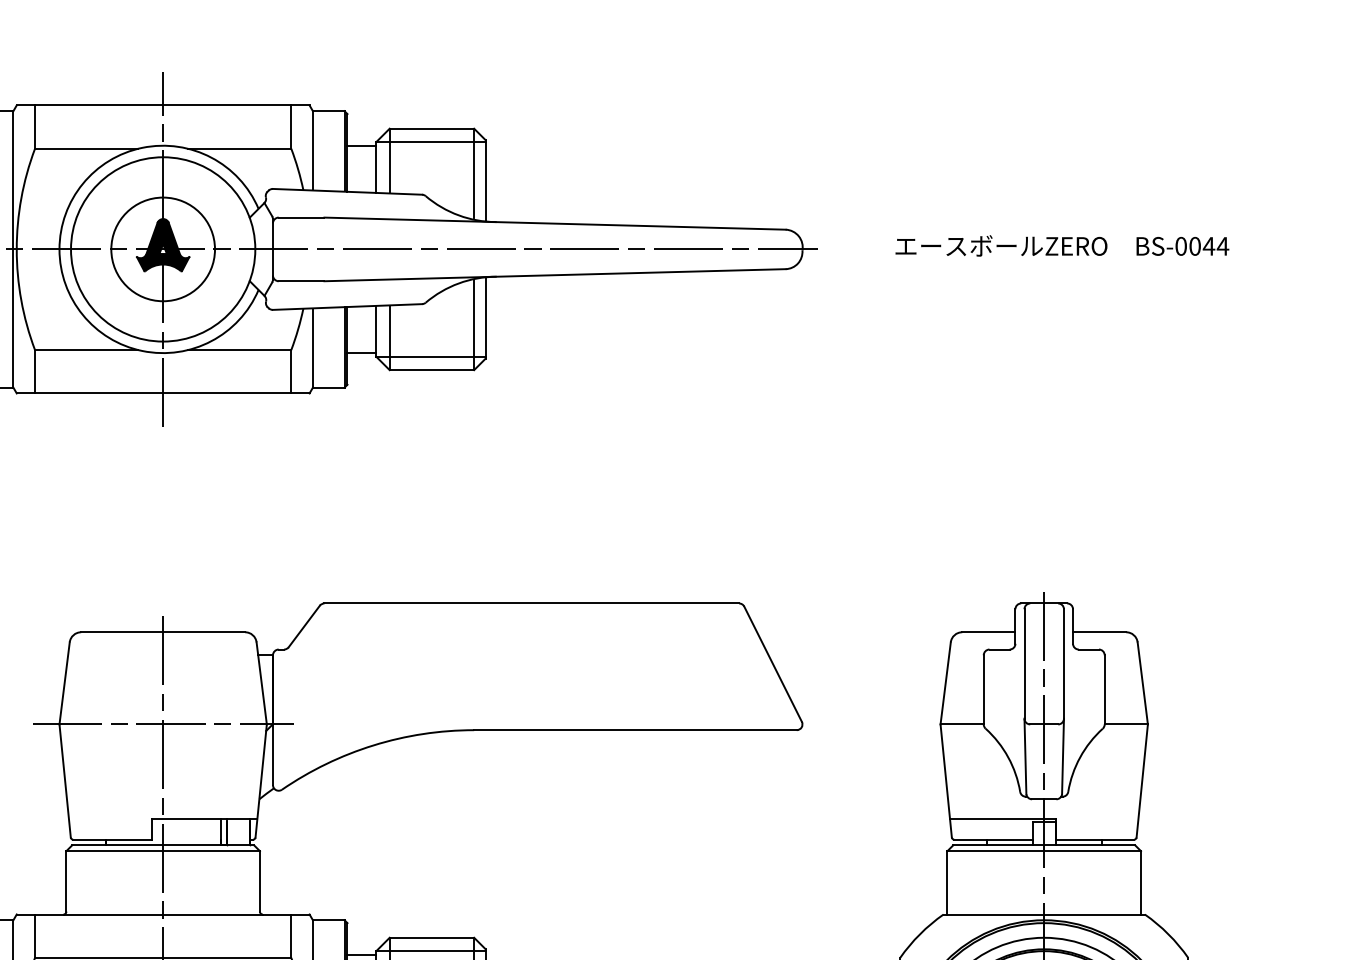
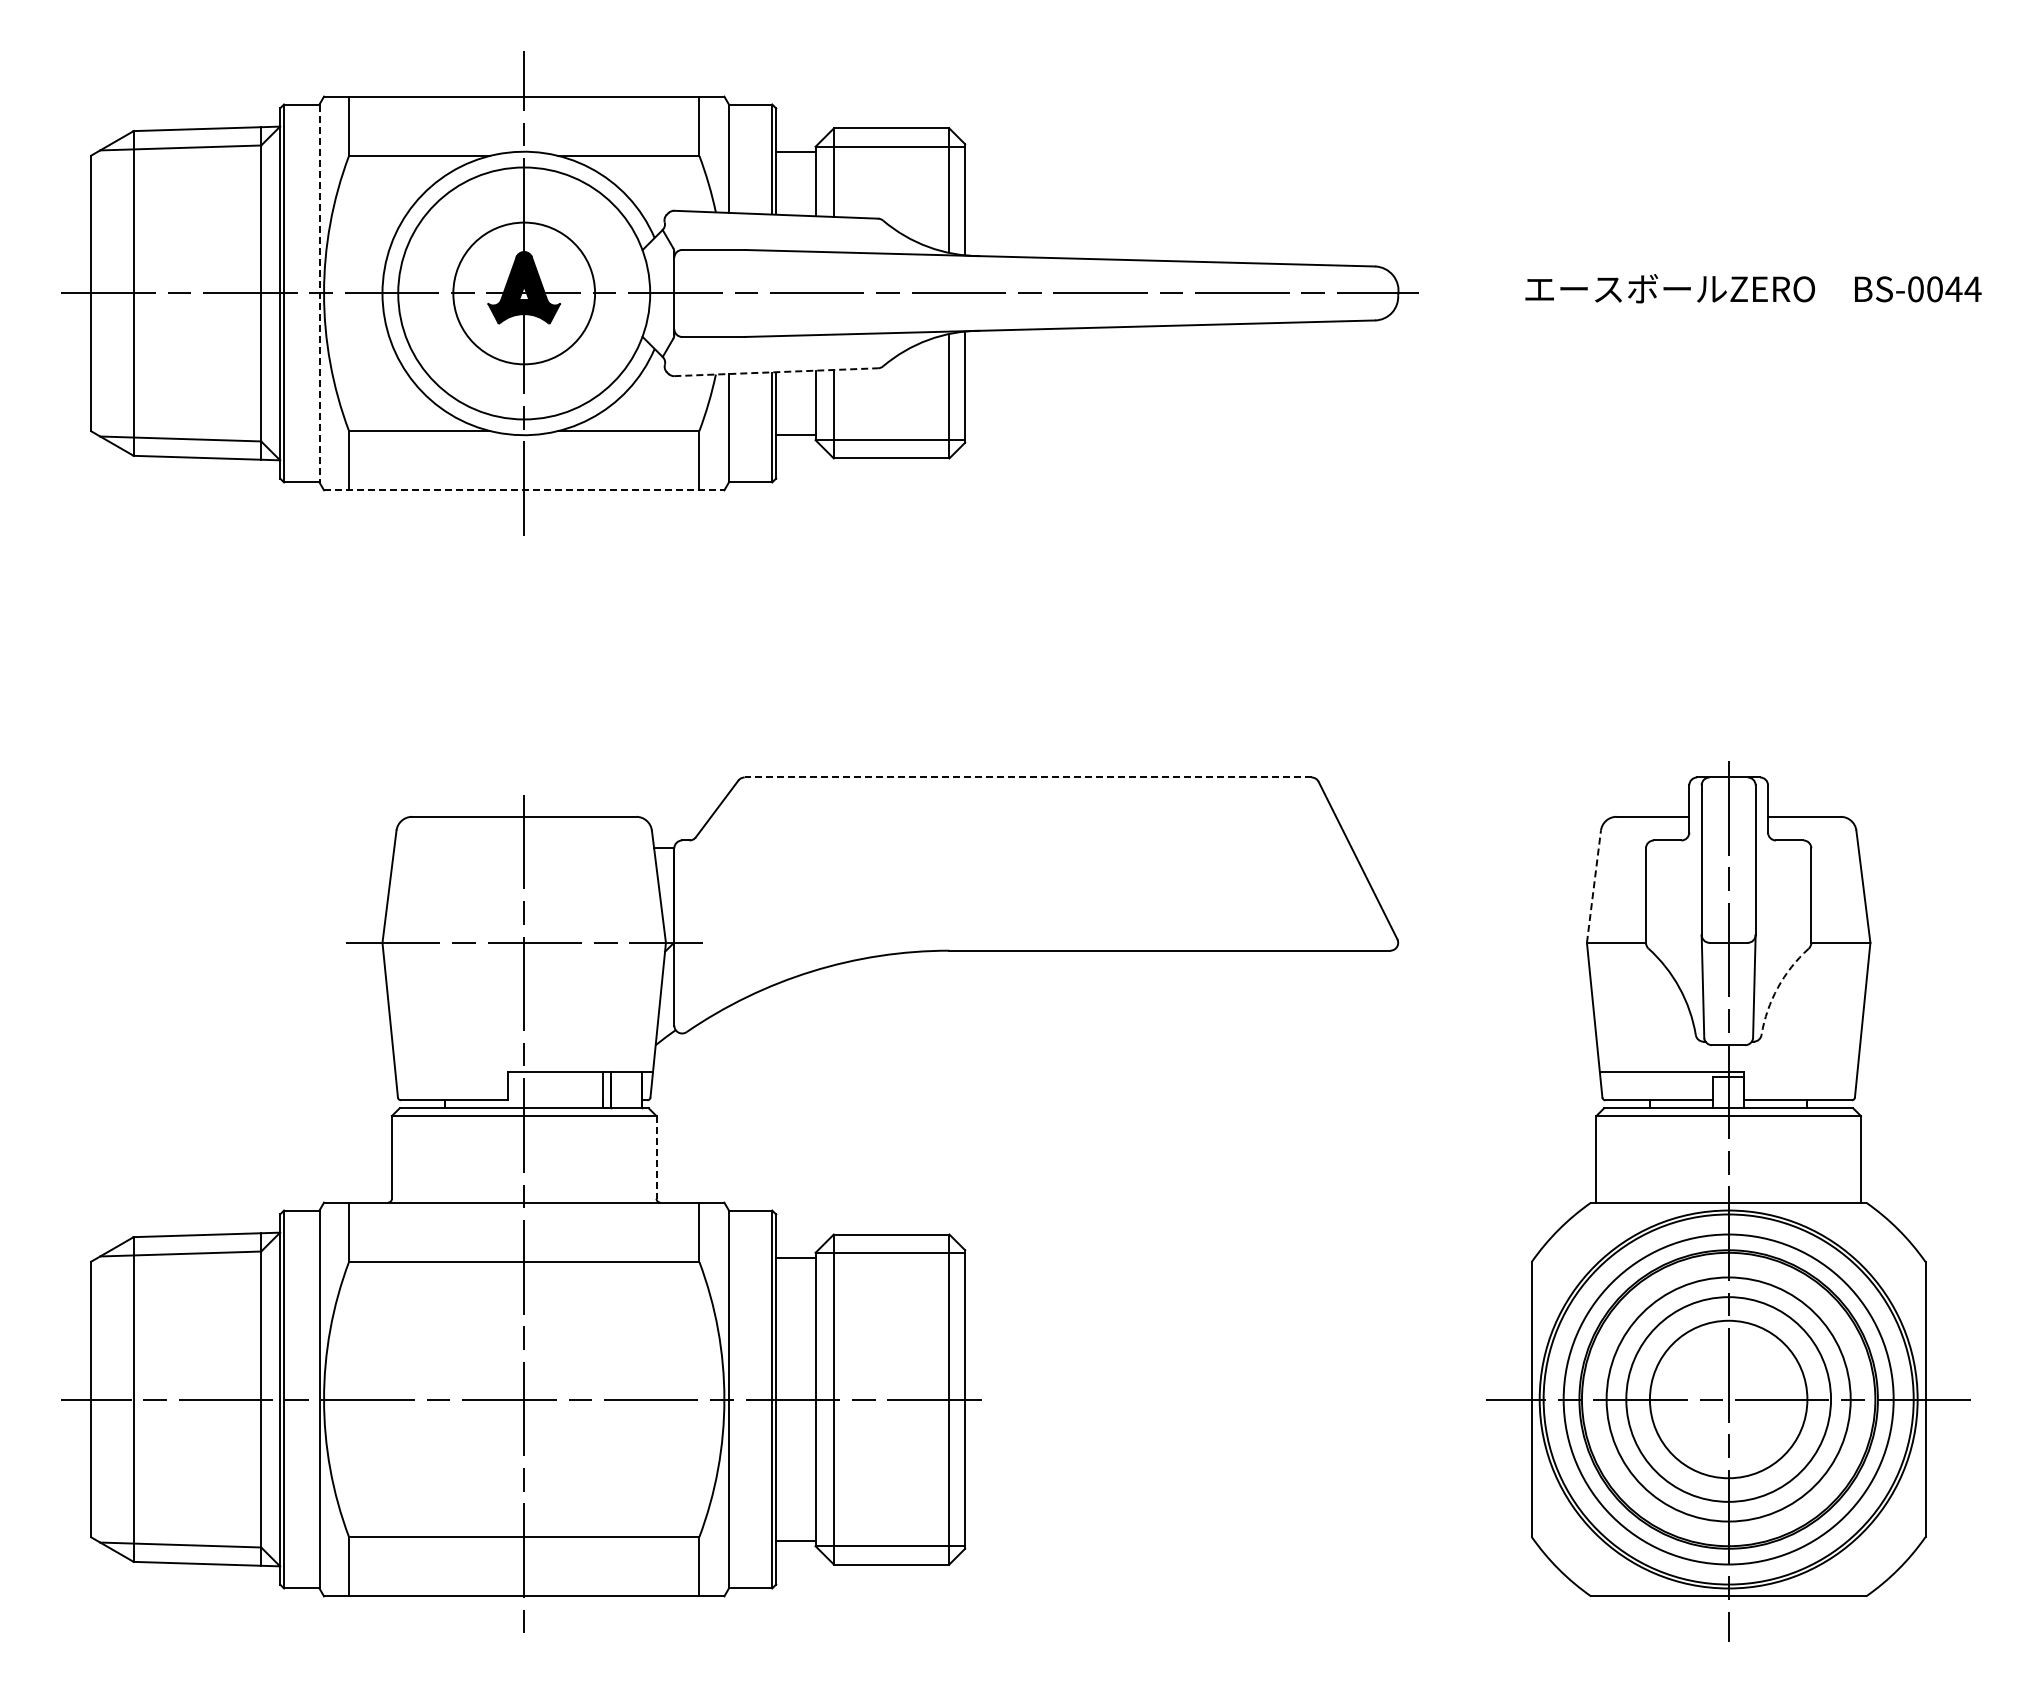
line: (13, 249) -> (319, 293), solid -> dashed
line: (347, 307) -> (776, 372), solid -> dashed
line: (163, 393) -> (524, 490), solid -> dashed
line: (531, 603) -> (1027, 777), solid -> dashed
line: (945, 683) -> (1593, 886), solid -> dashed
arc: (1079, 757) -> (1777, 987), solid -> dashed
line: (259, 881) -> (656, 1157), solid -> dashed

